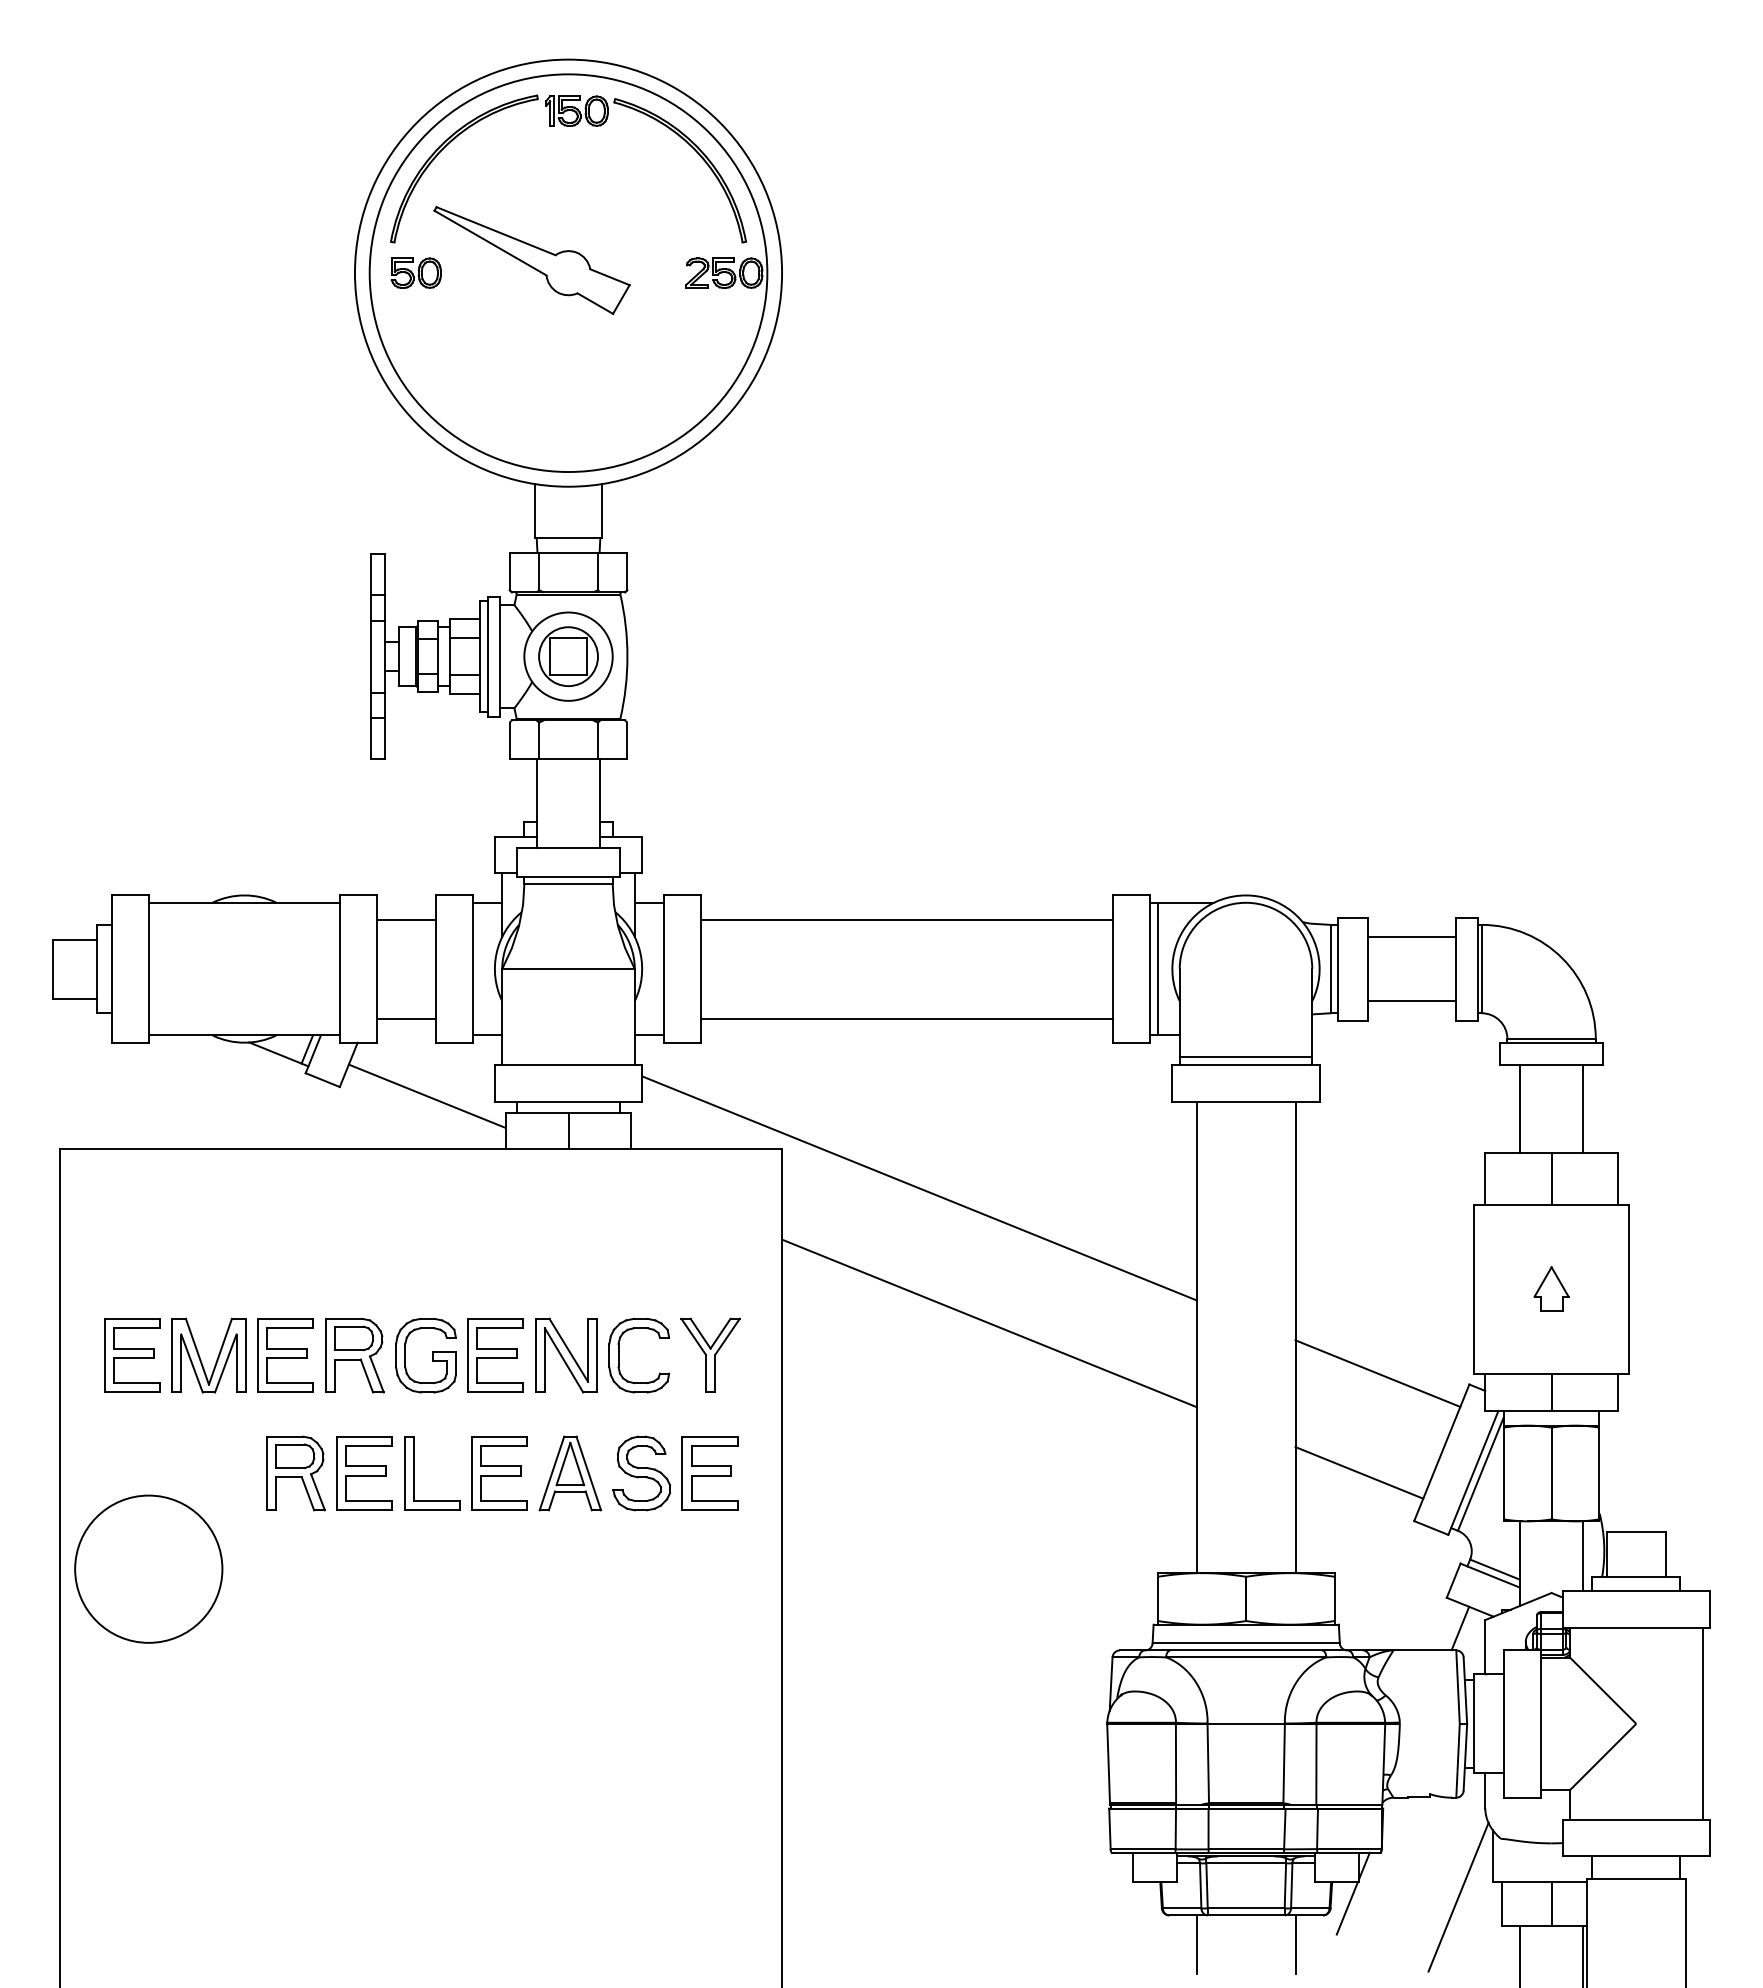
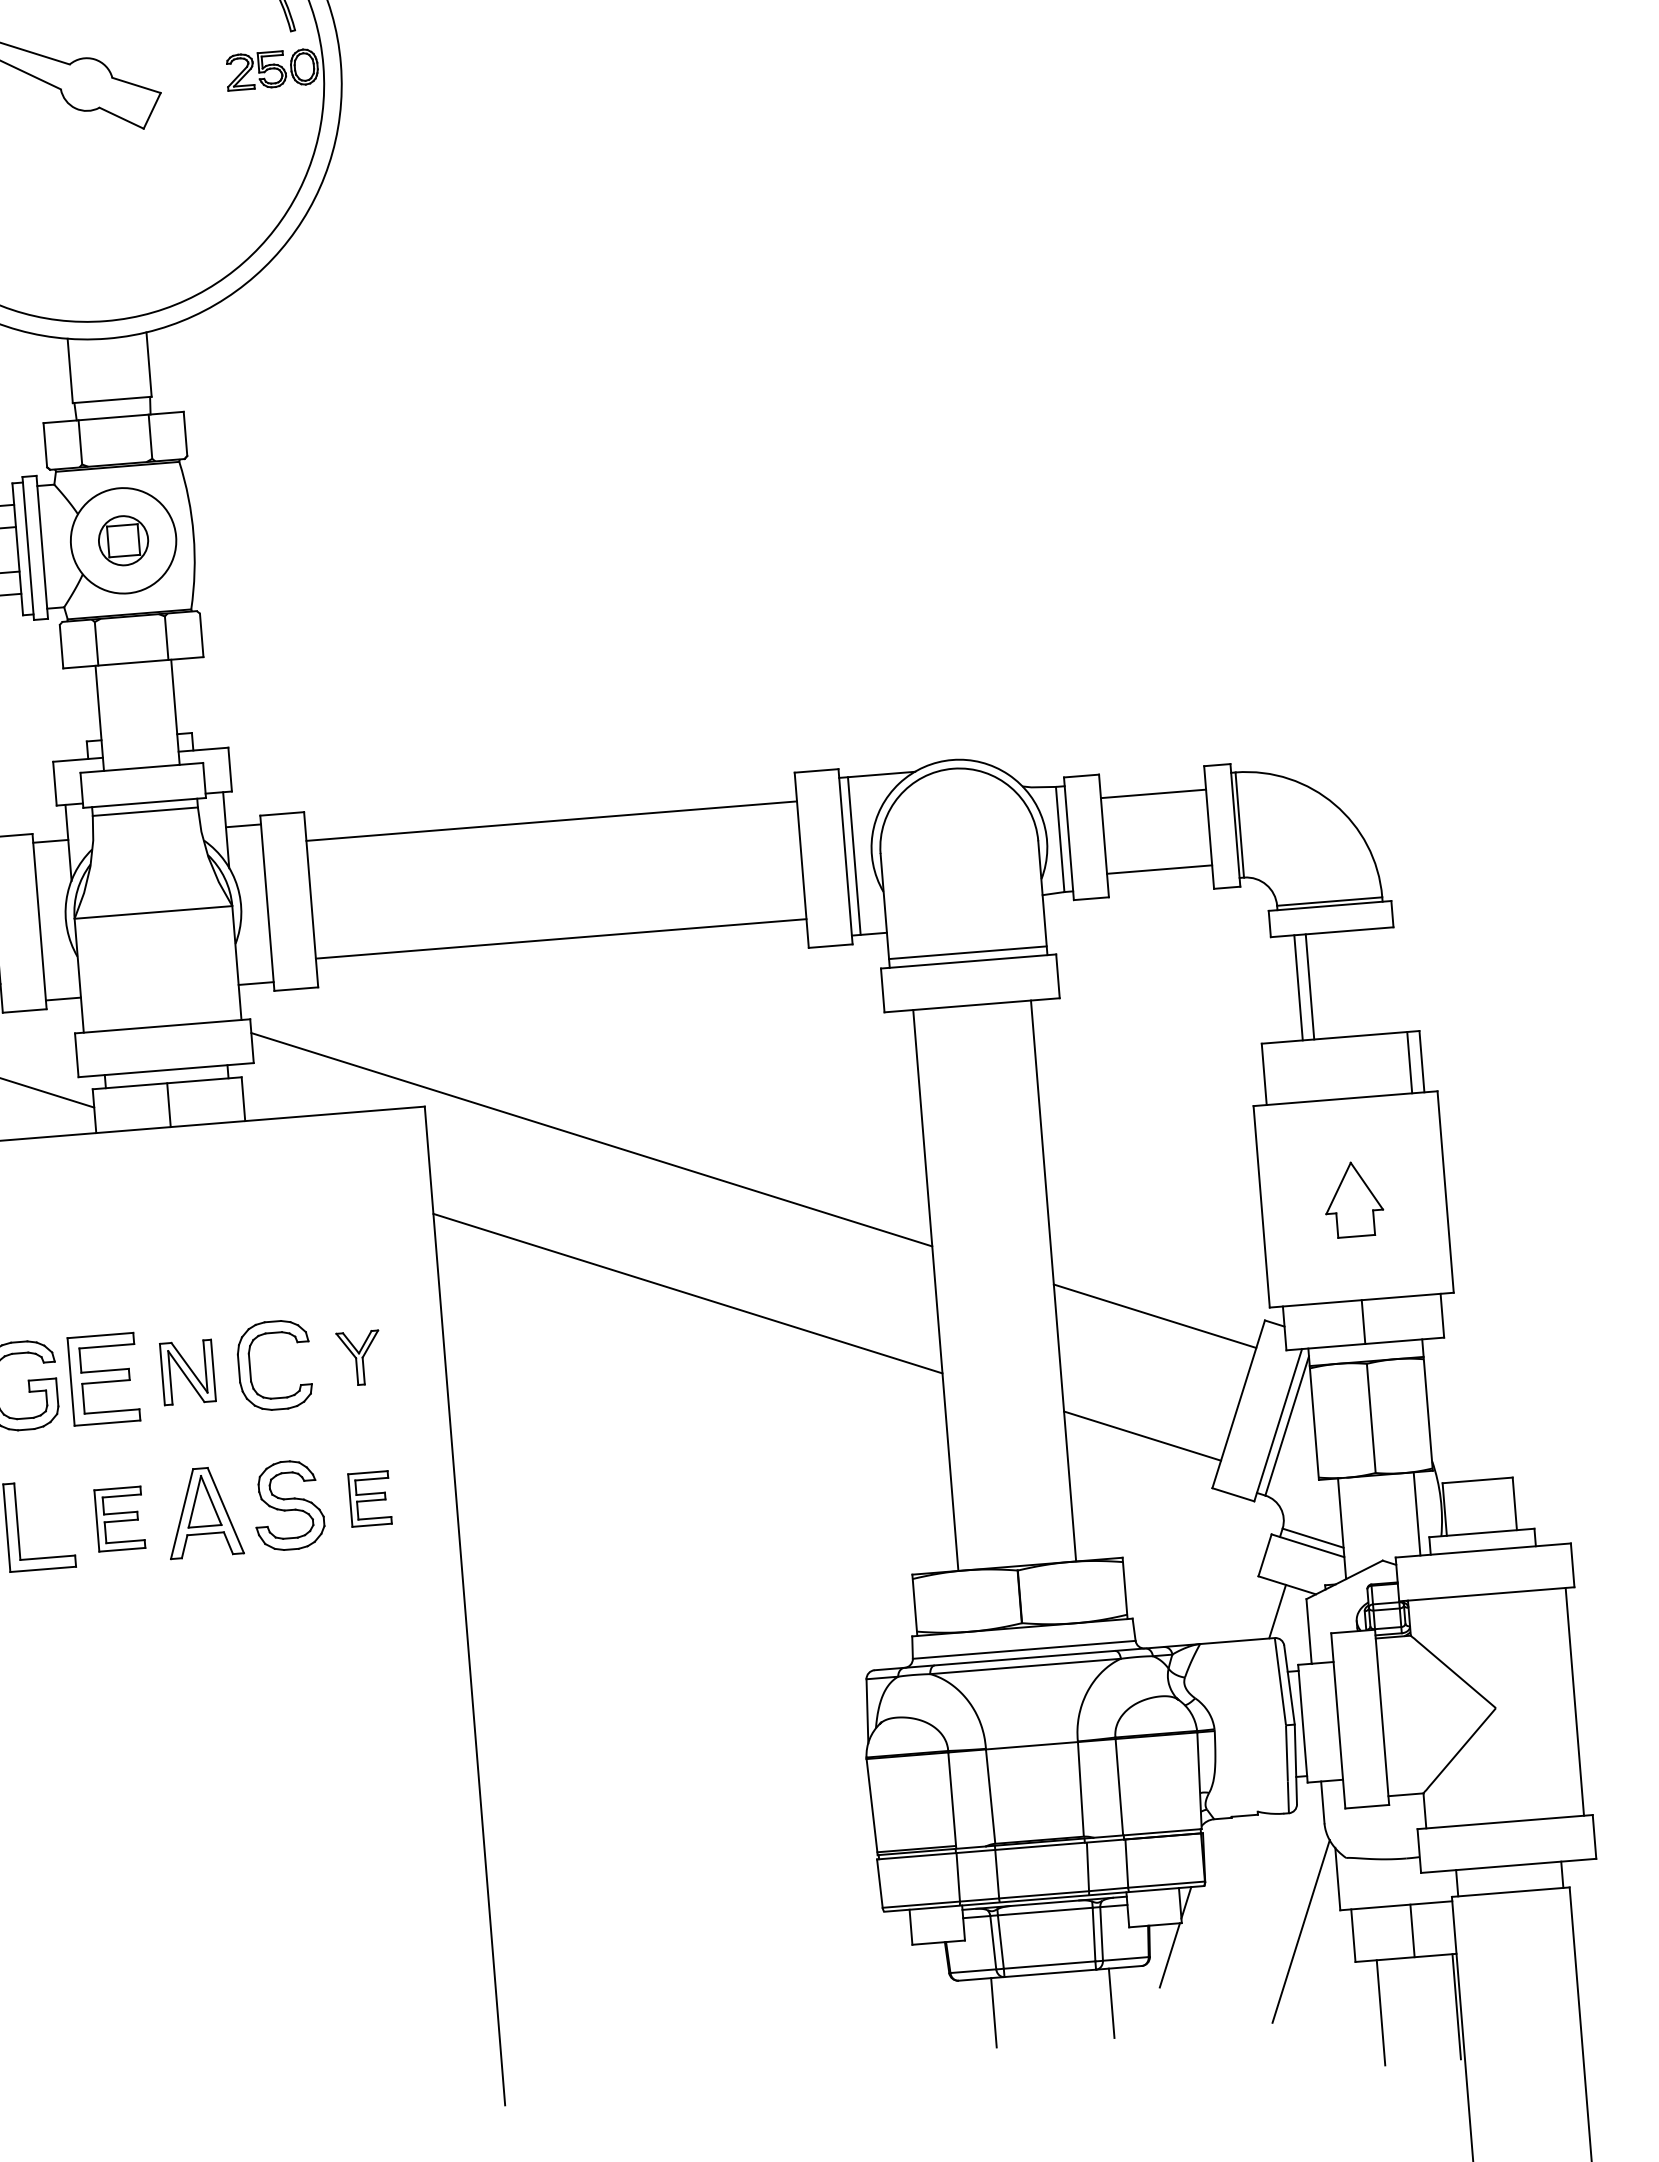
part: (568, 656) -> (123, 540), size x0.7
line: (1583, 1108) -> (1310, 986), moved
line: (1551, 1178) -> (1409, 1062), moved
part: (1551, 1288) -> (1353, 1198), size x1.4
part: (710, 1354) -> (359, 1357), size x0.6
part: (566, 1355) -> (188, 1372), size x0.7
part: (499, 1473) -> (119, 1519), size x0.7
part: (709, 1473) -> (369, 1499), size x0.6

